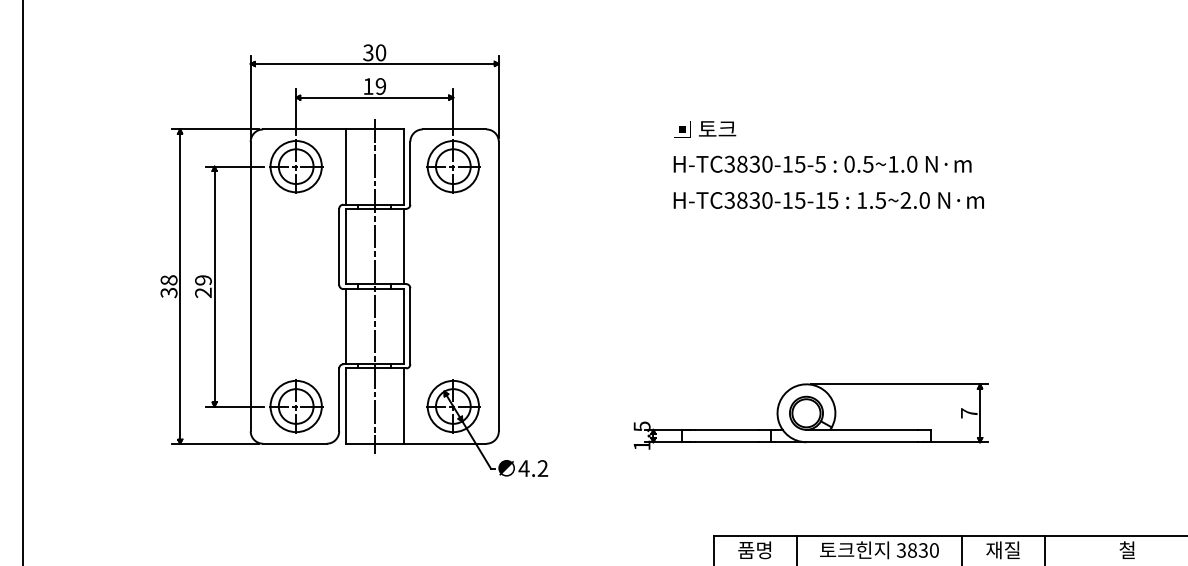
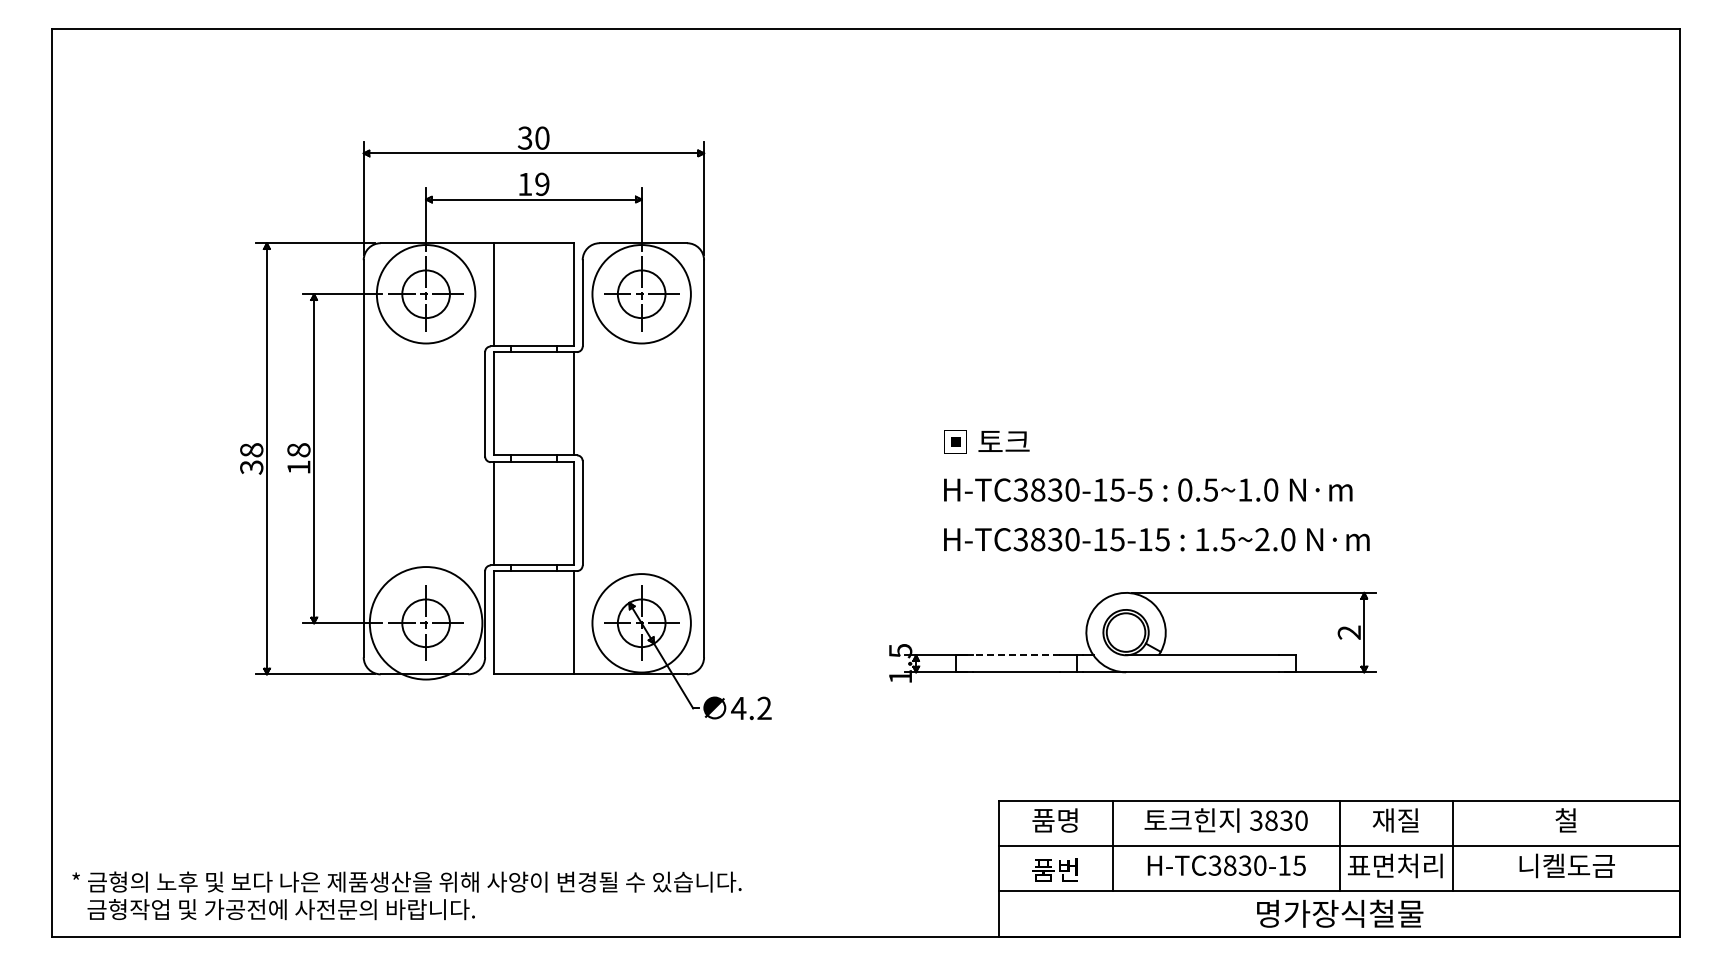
text: (828, 164) -> (1156, 490), moved
circle: (295, 166) -> (425, 294), size x1.4
circle: (453, 166) -> (641, 294), size x1.4
text: (203, 286) -> (298, 458), 29 -> 18
line: (374, 286) -> (533, 458), removed
circle: (295, 406) -> (425, 623), size x1.6
circle: (453, 406) -> (641, 623), size x1.4
text: (968, 413) -> (1348, 632), 7 -> 2
line: (726, 429) -> (1016, 655), solid -> dashed

